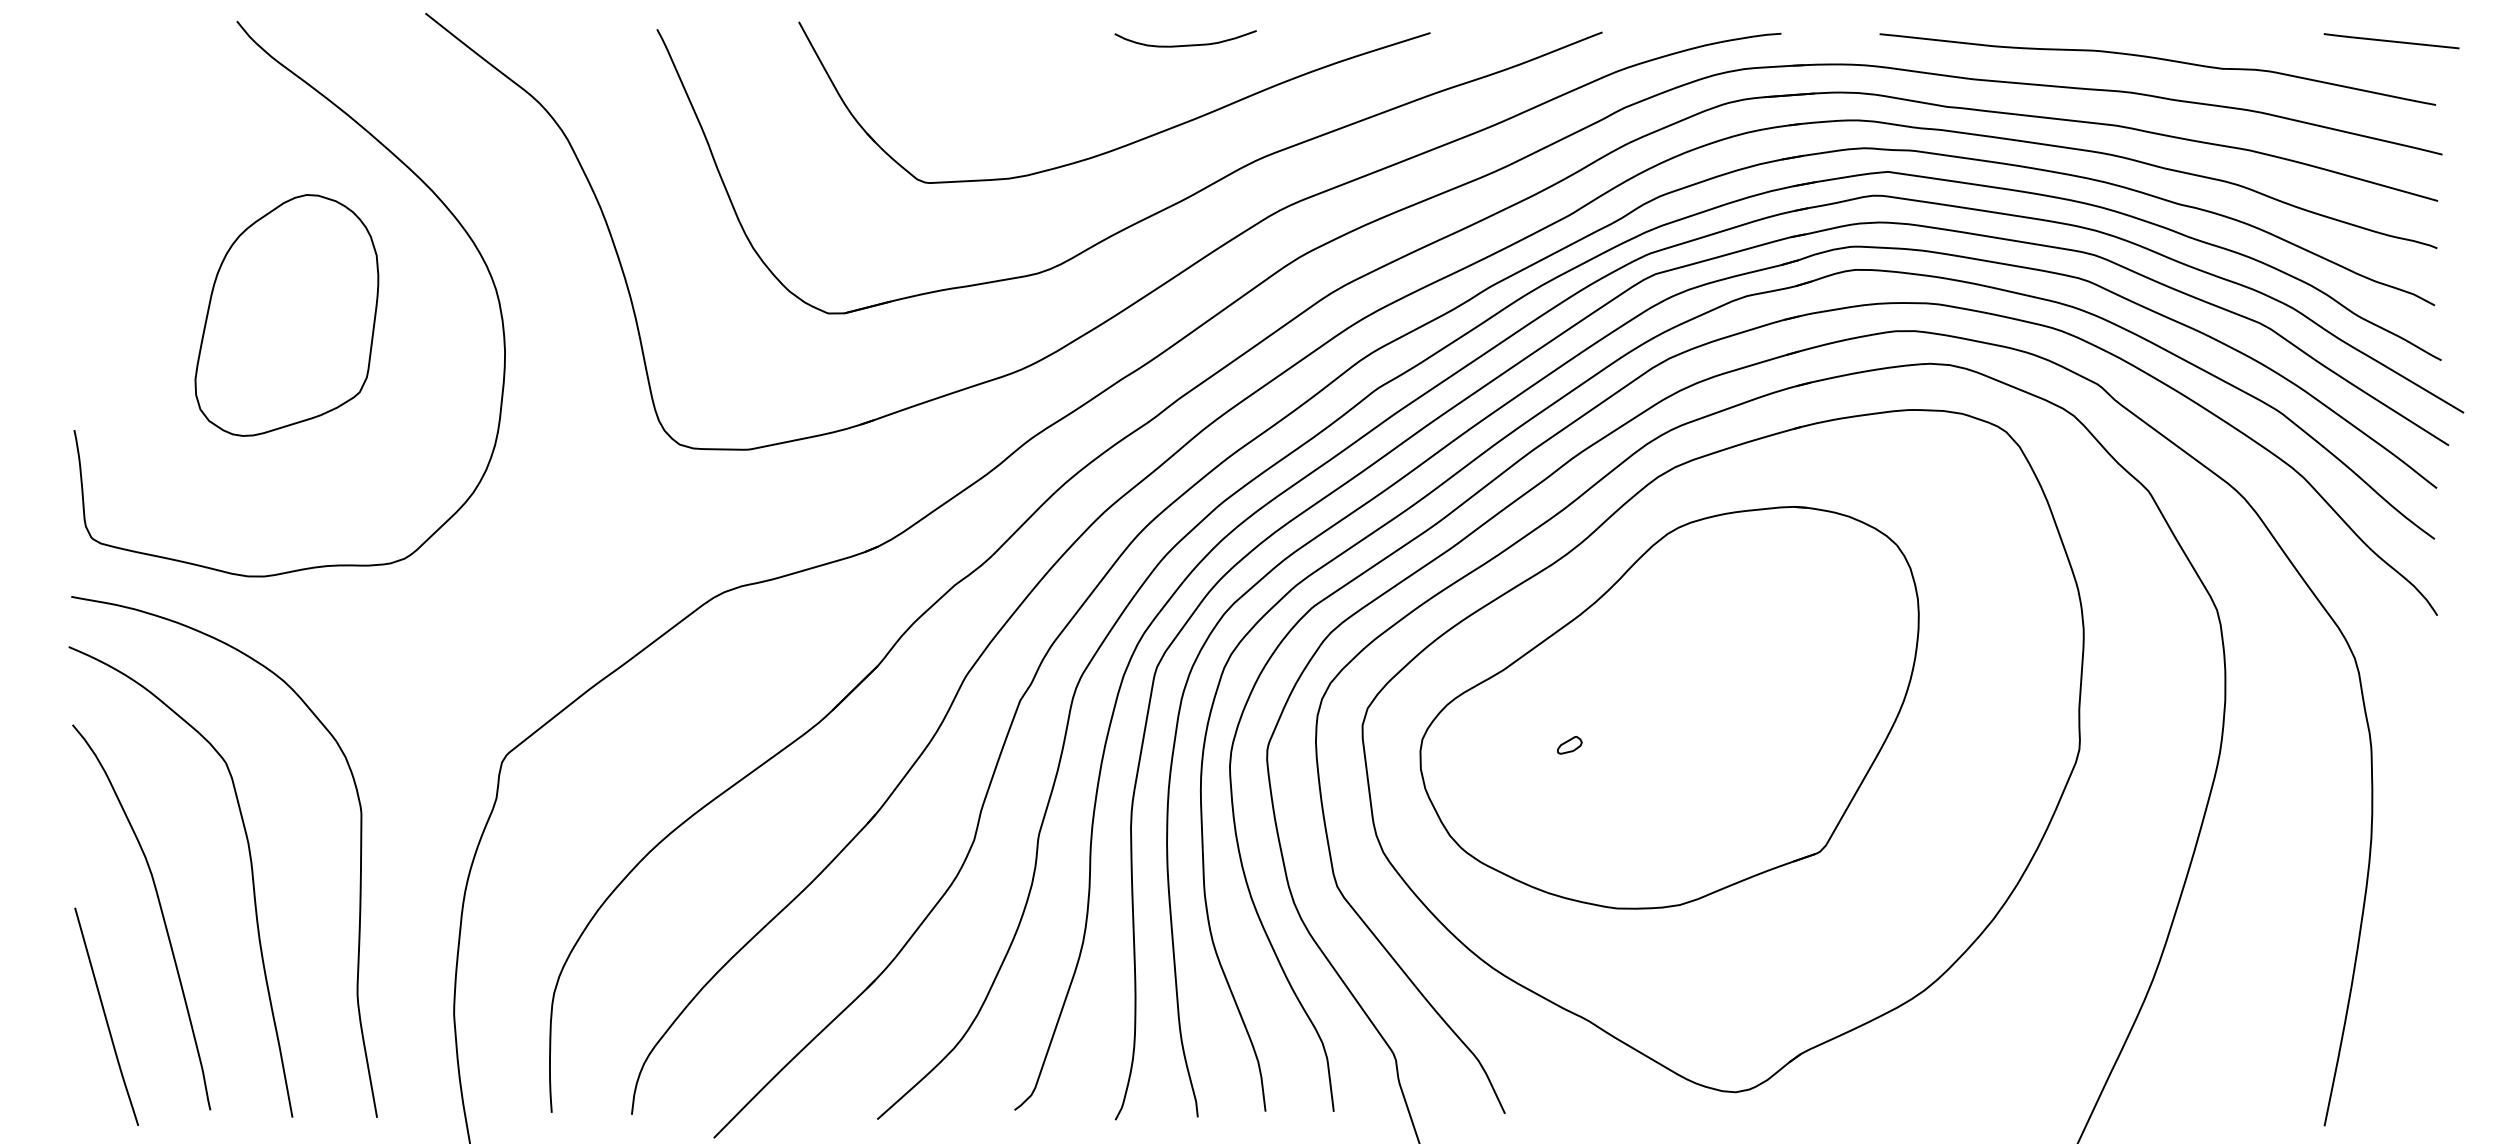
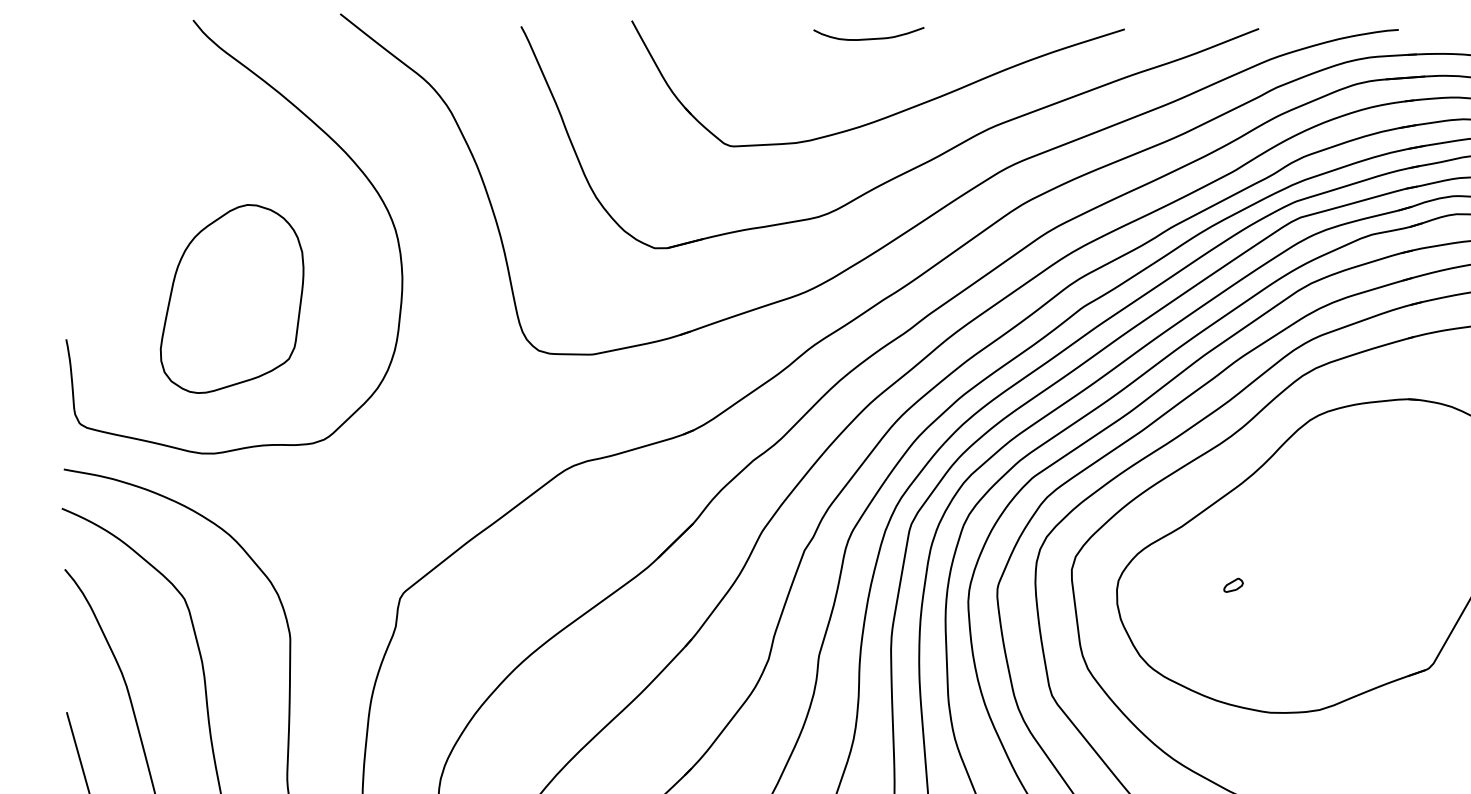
curve: (1185, 44) -> (868, 38), moved
part: (286, 315) -> (231, 299), moved

